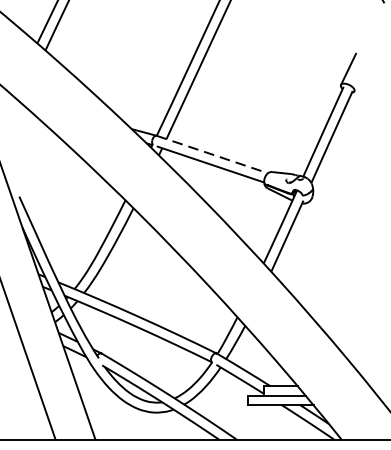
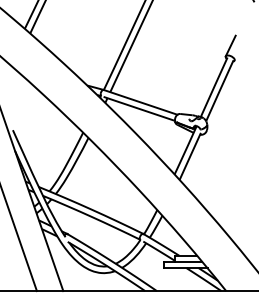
line: (212, 154) -> (140, 102), dashed -> solid

